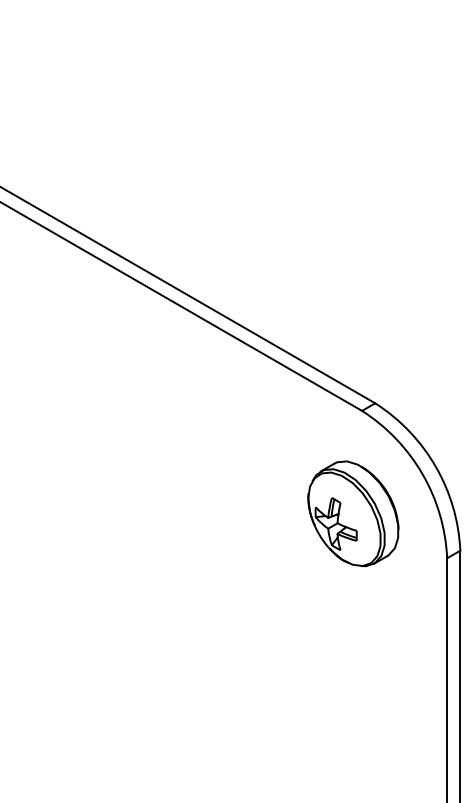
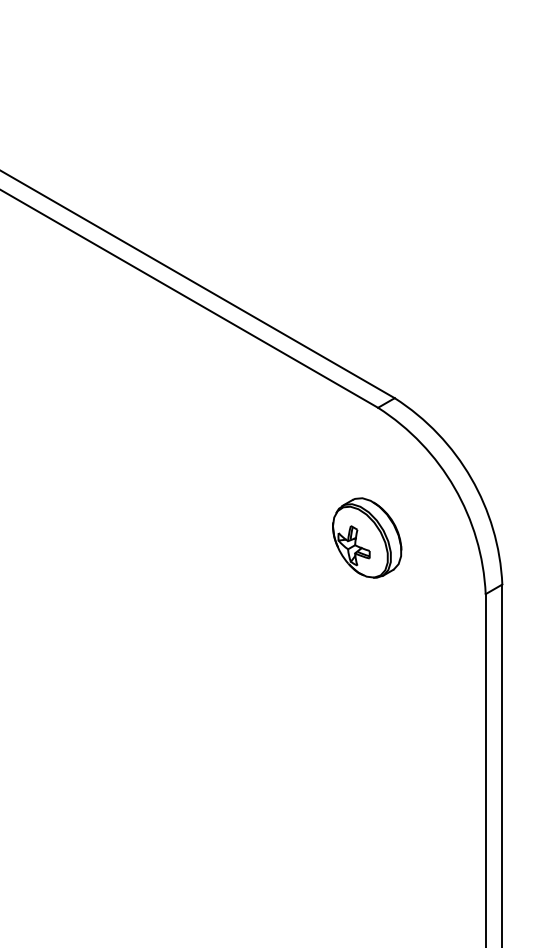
part: (353, 513) -> (367, 537), size x0.6

